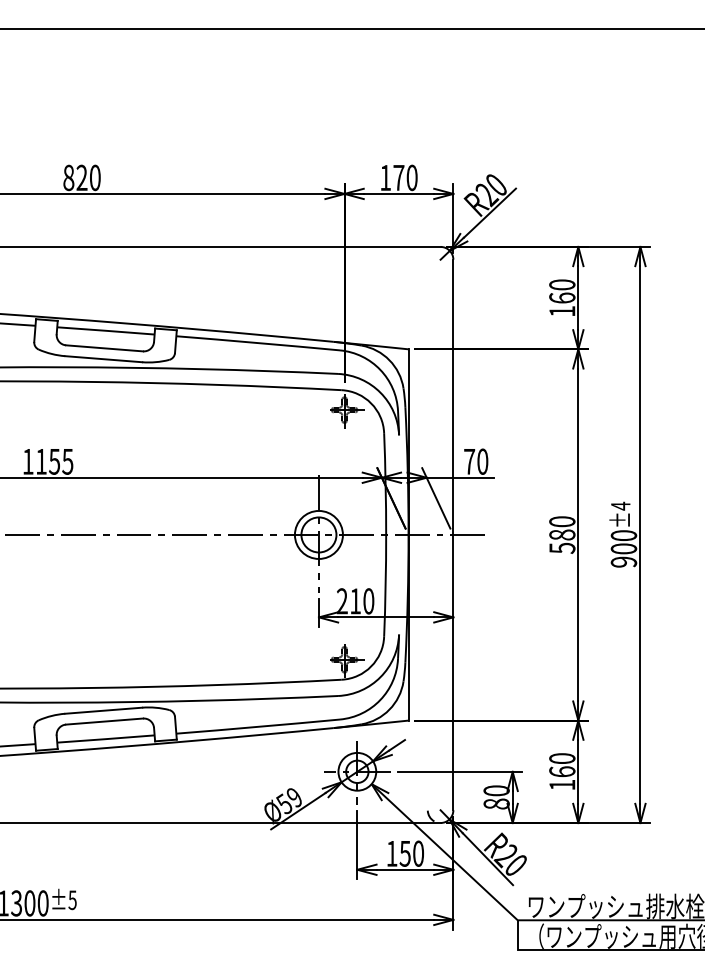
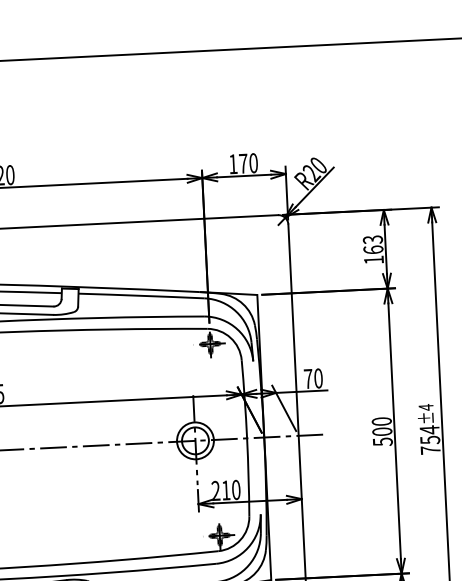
text: (562, 284) -> (373, 239), 160 -> 163
text: (562, 534) -> (382, 431), 580 -> 500
text: (623, 548) -> (429, 439), 900 -> 754

